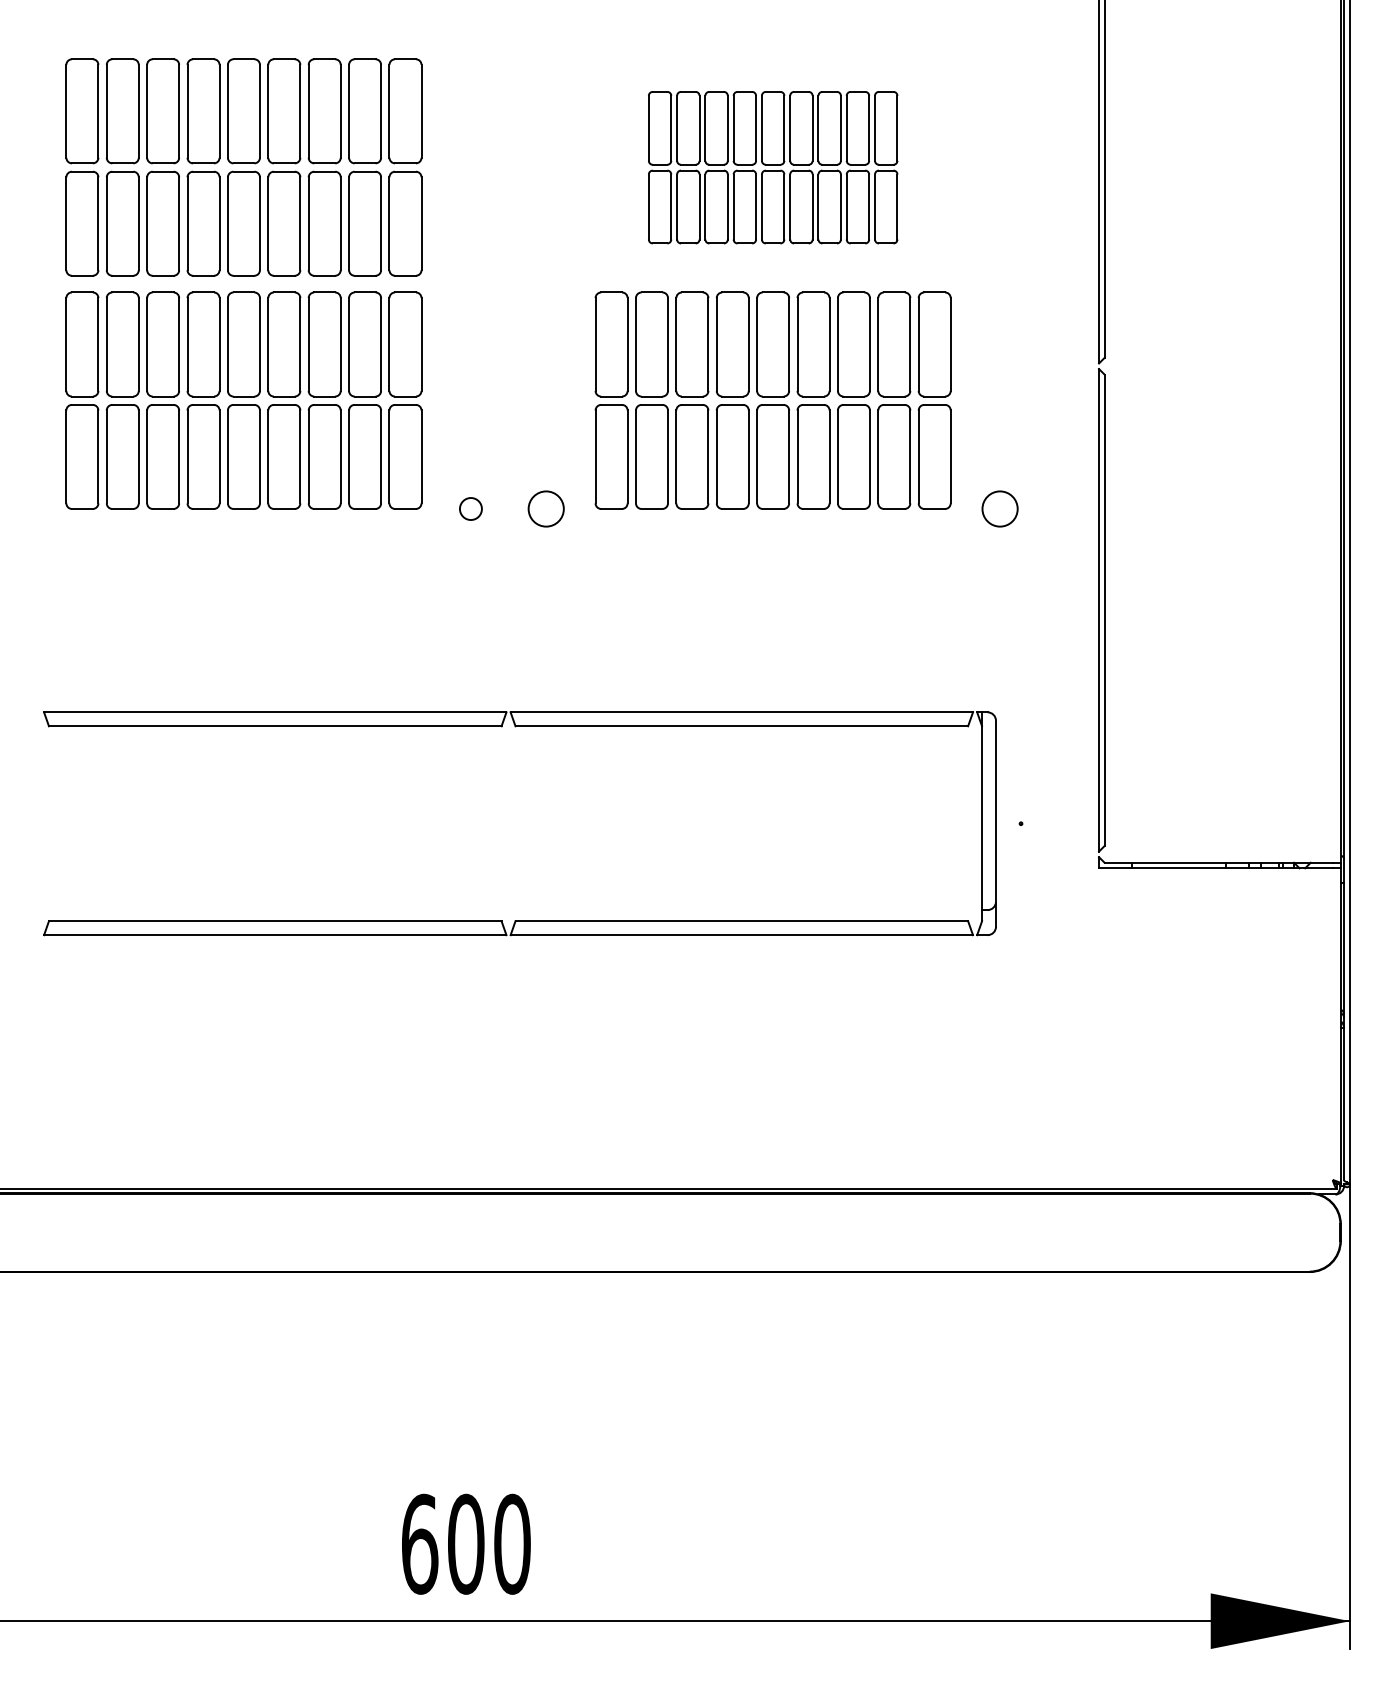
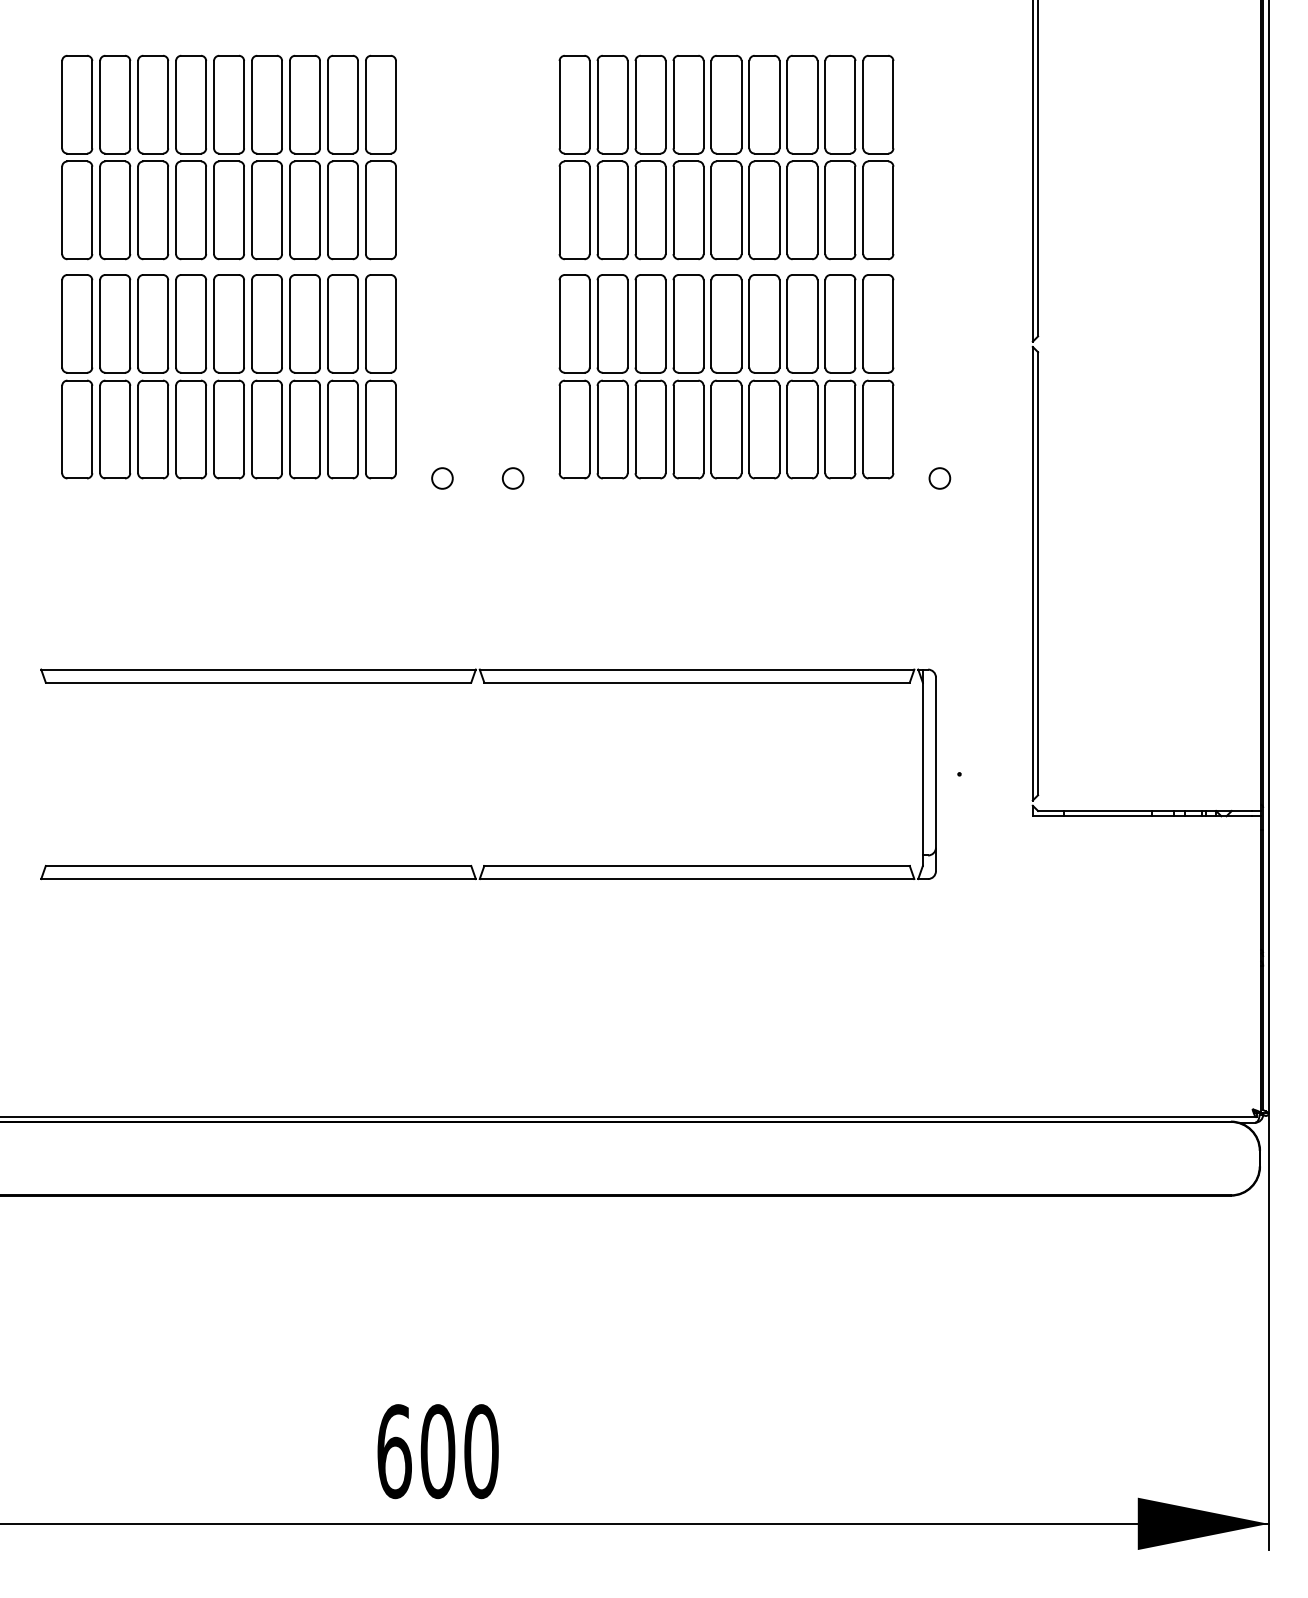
part: (773, 167) -> (726, 157), size x1.43
circle: (545, 509) -> (512, 478), size x0.62
circle: (999, 509) -> (939, 478), size x0.62

